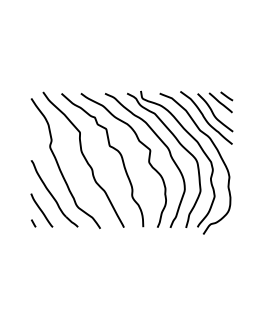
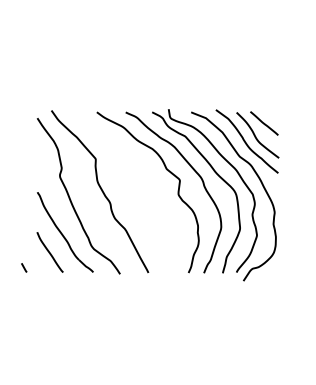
line: (226, 96) -> (271, 115), removed
curve: (109, 147) -> (131, 176), removed
curve: (33, 223) -> (24, 267), moved

